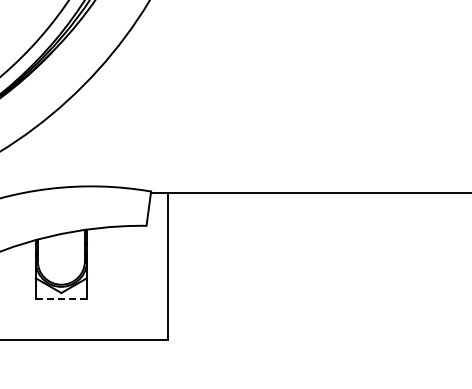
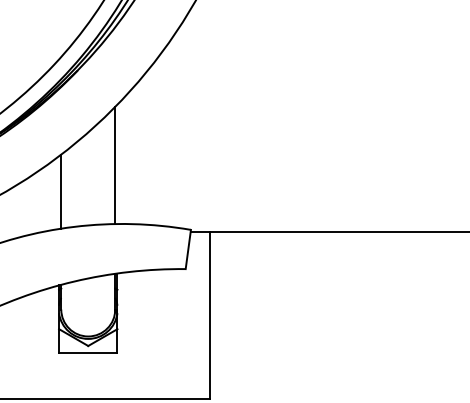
line: (84, 135) -> (114, 165), added
line: (37, 157) -> (60, 190), added
line: (61, 299) -> (88, 353), dashed -> solid

